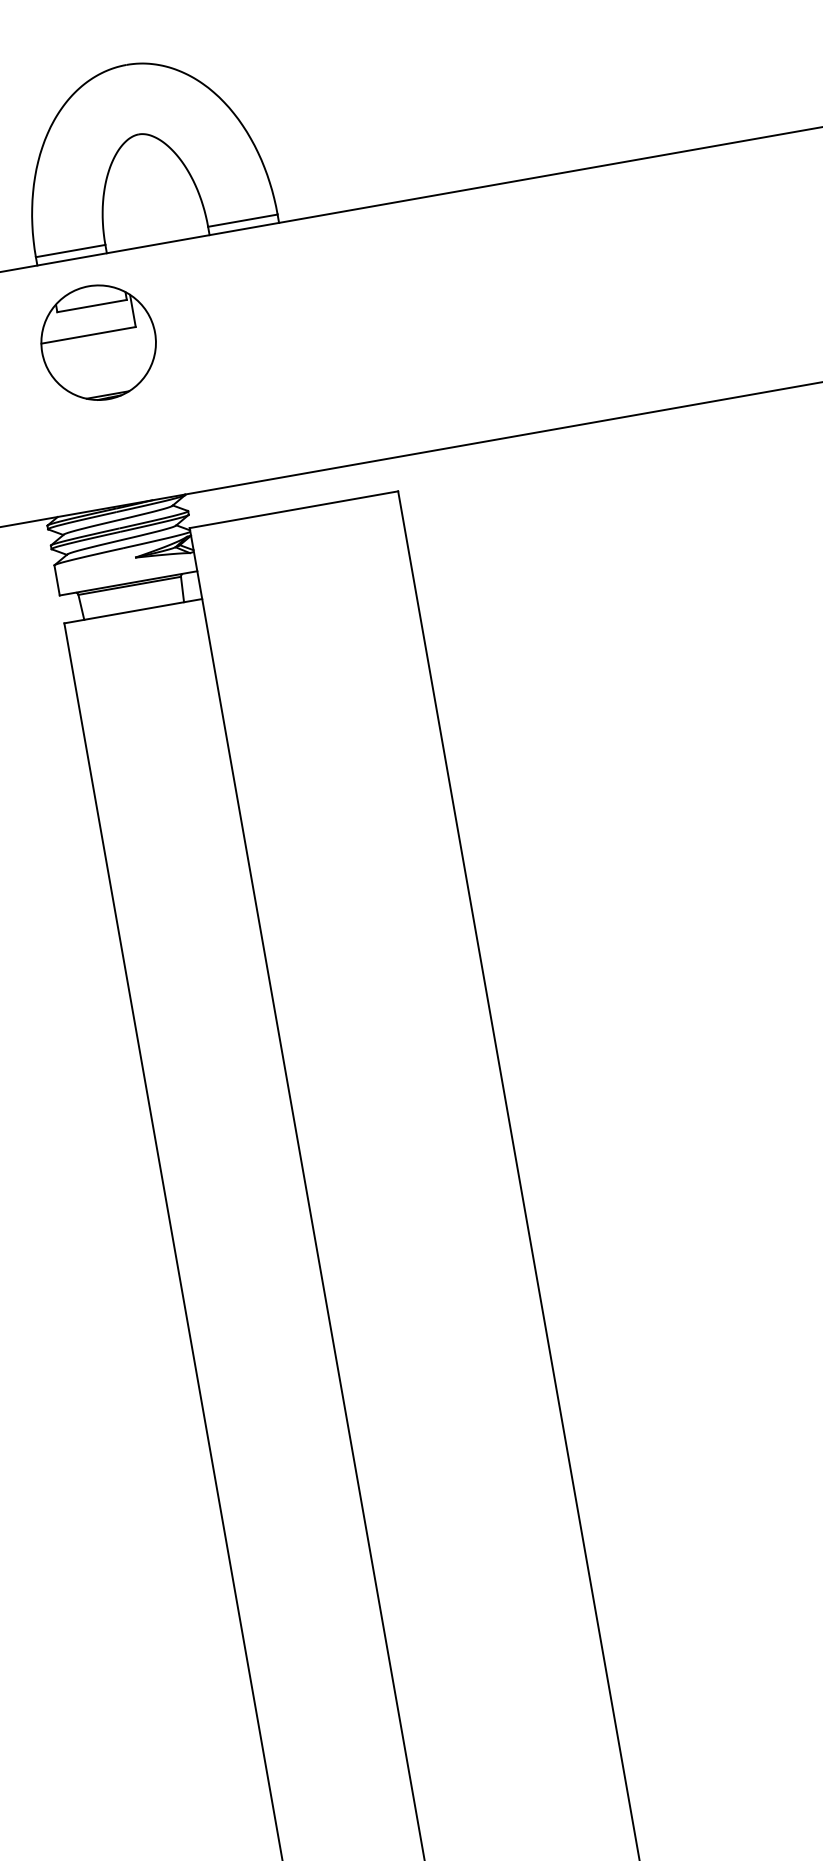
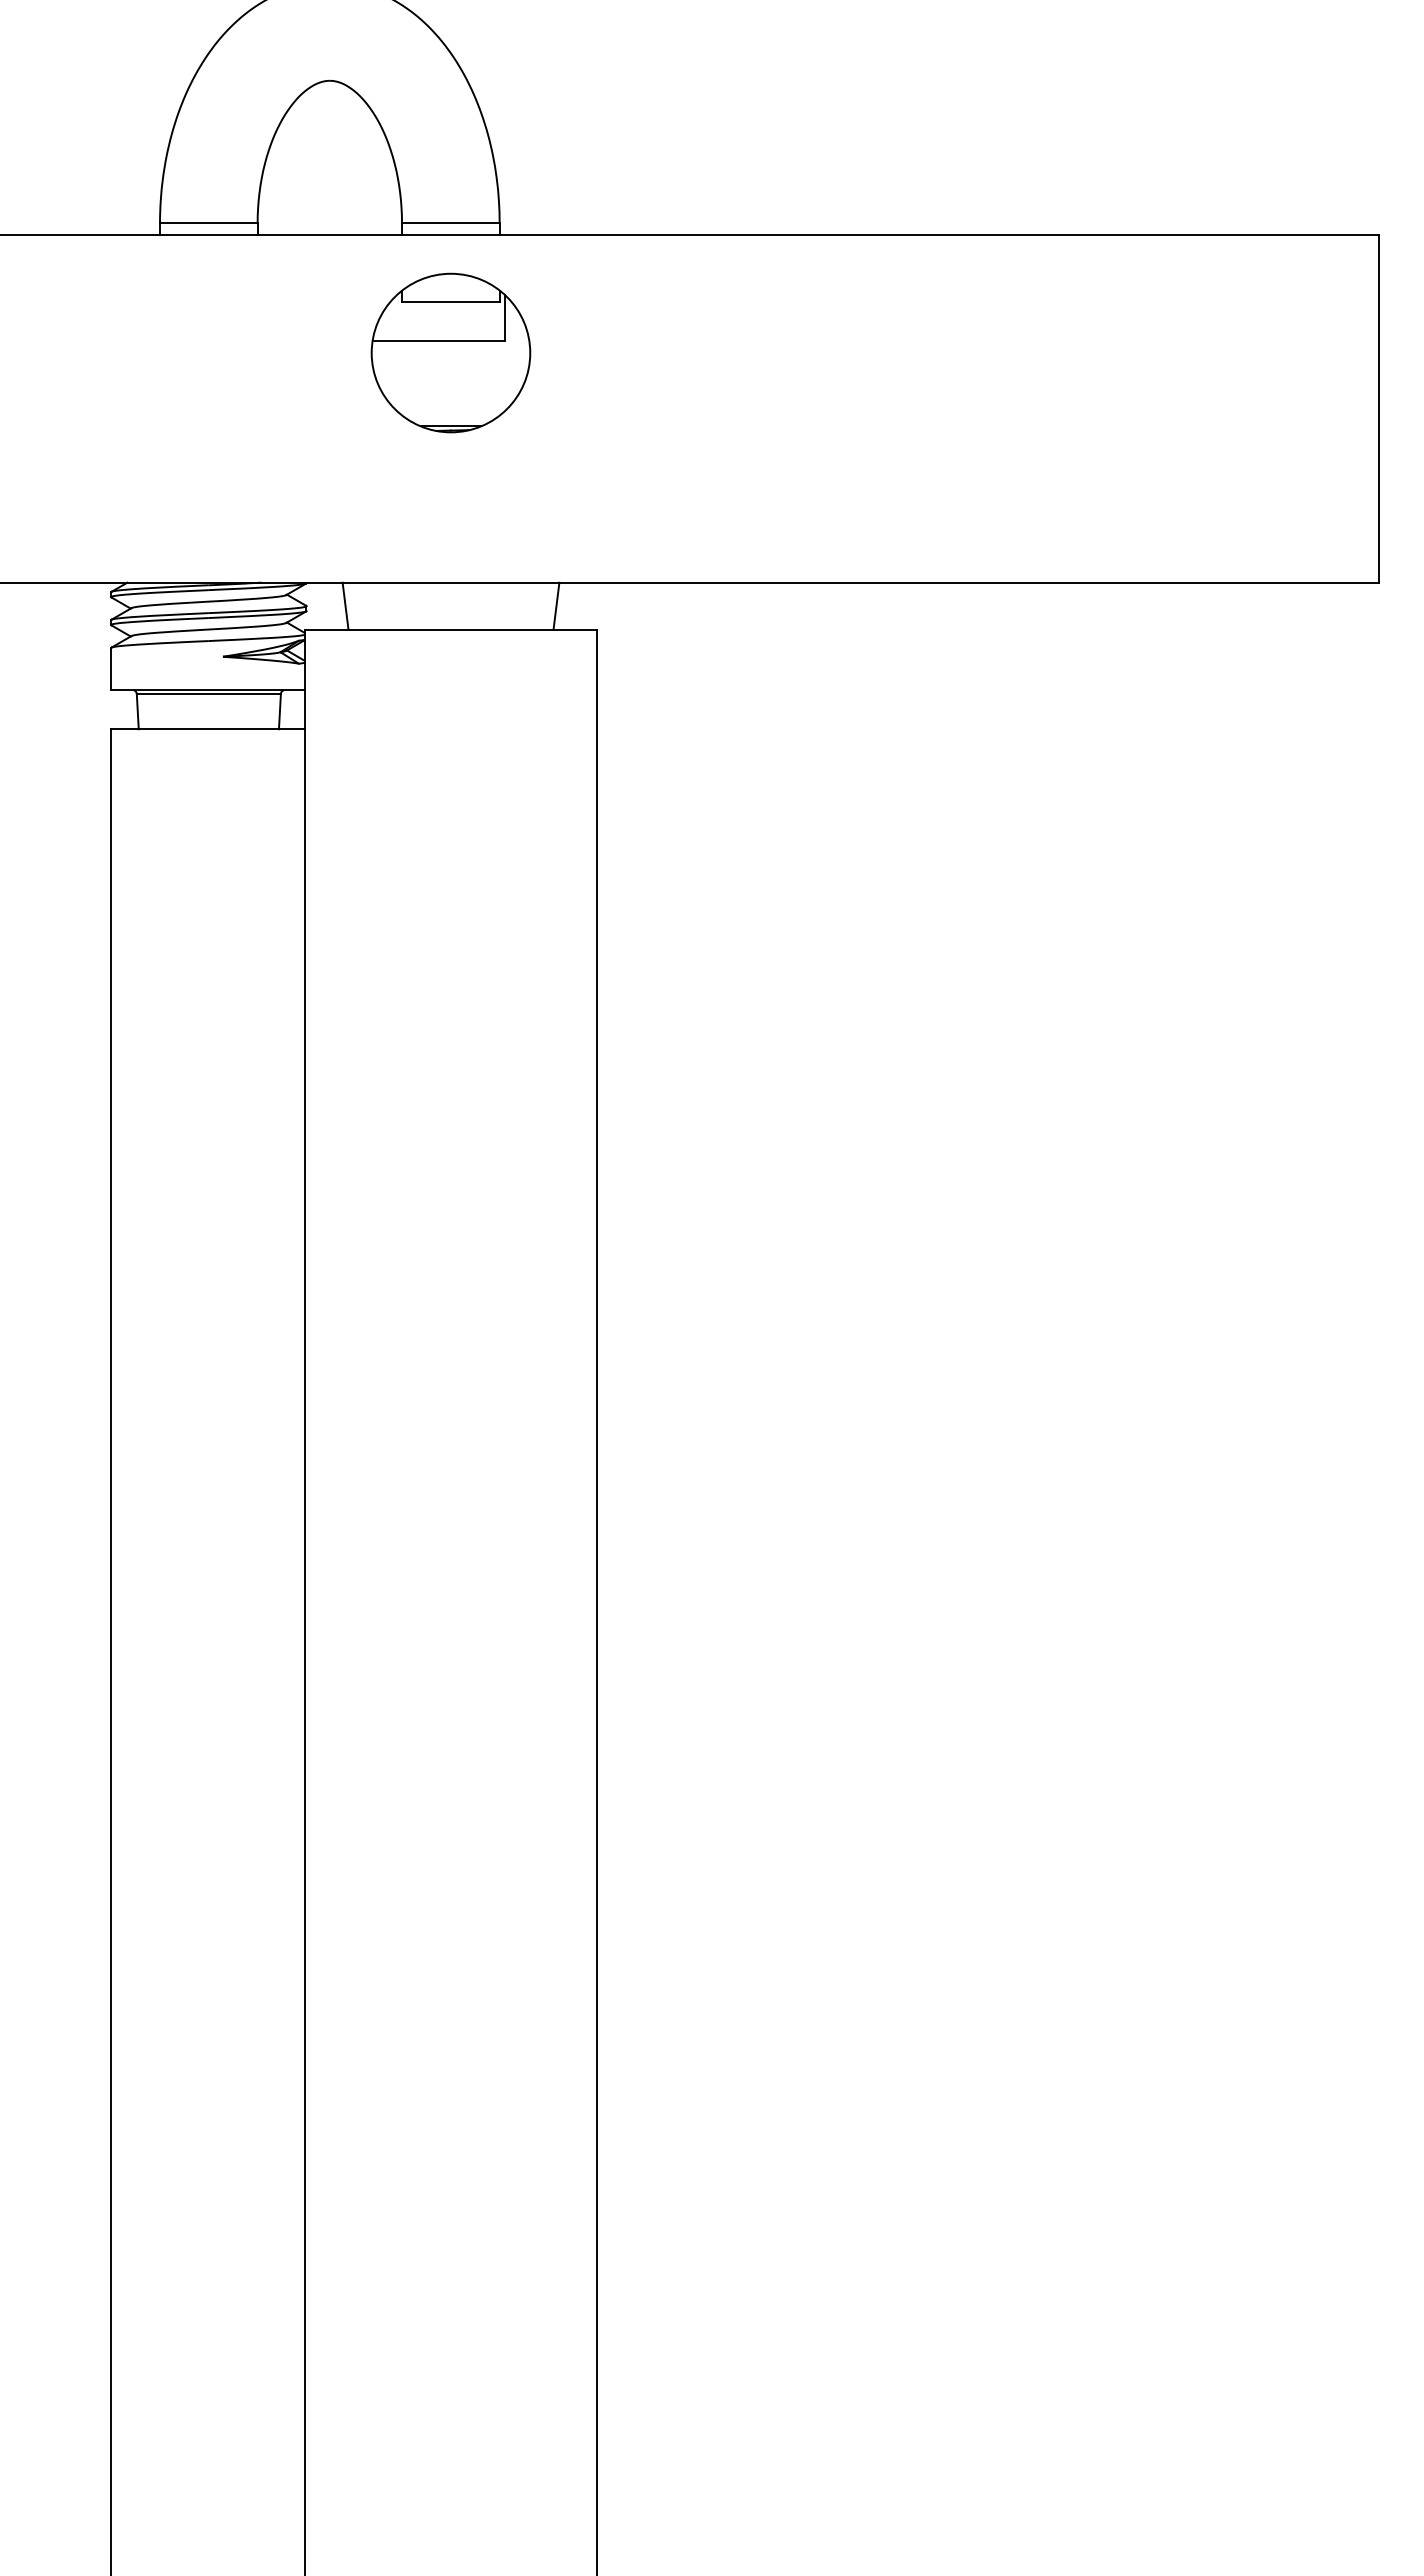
part: (98, 342) -> (450, 352), moved
line: (366, 479) -> (556, 605), added
line: (215, 505) -> (345, 605), added

